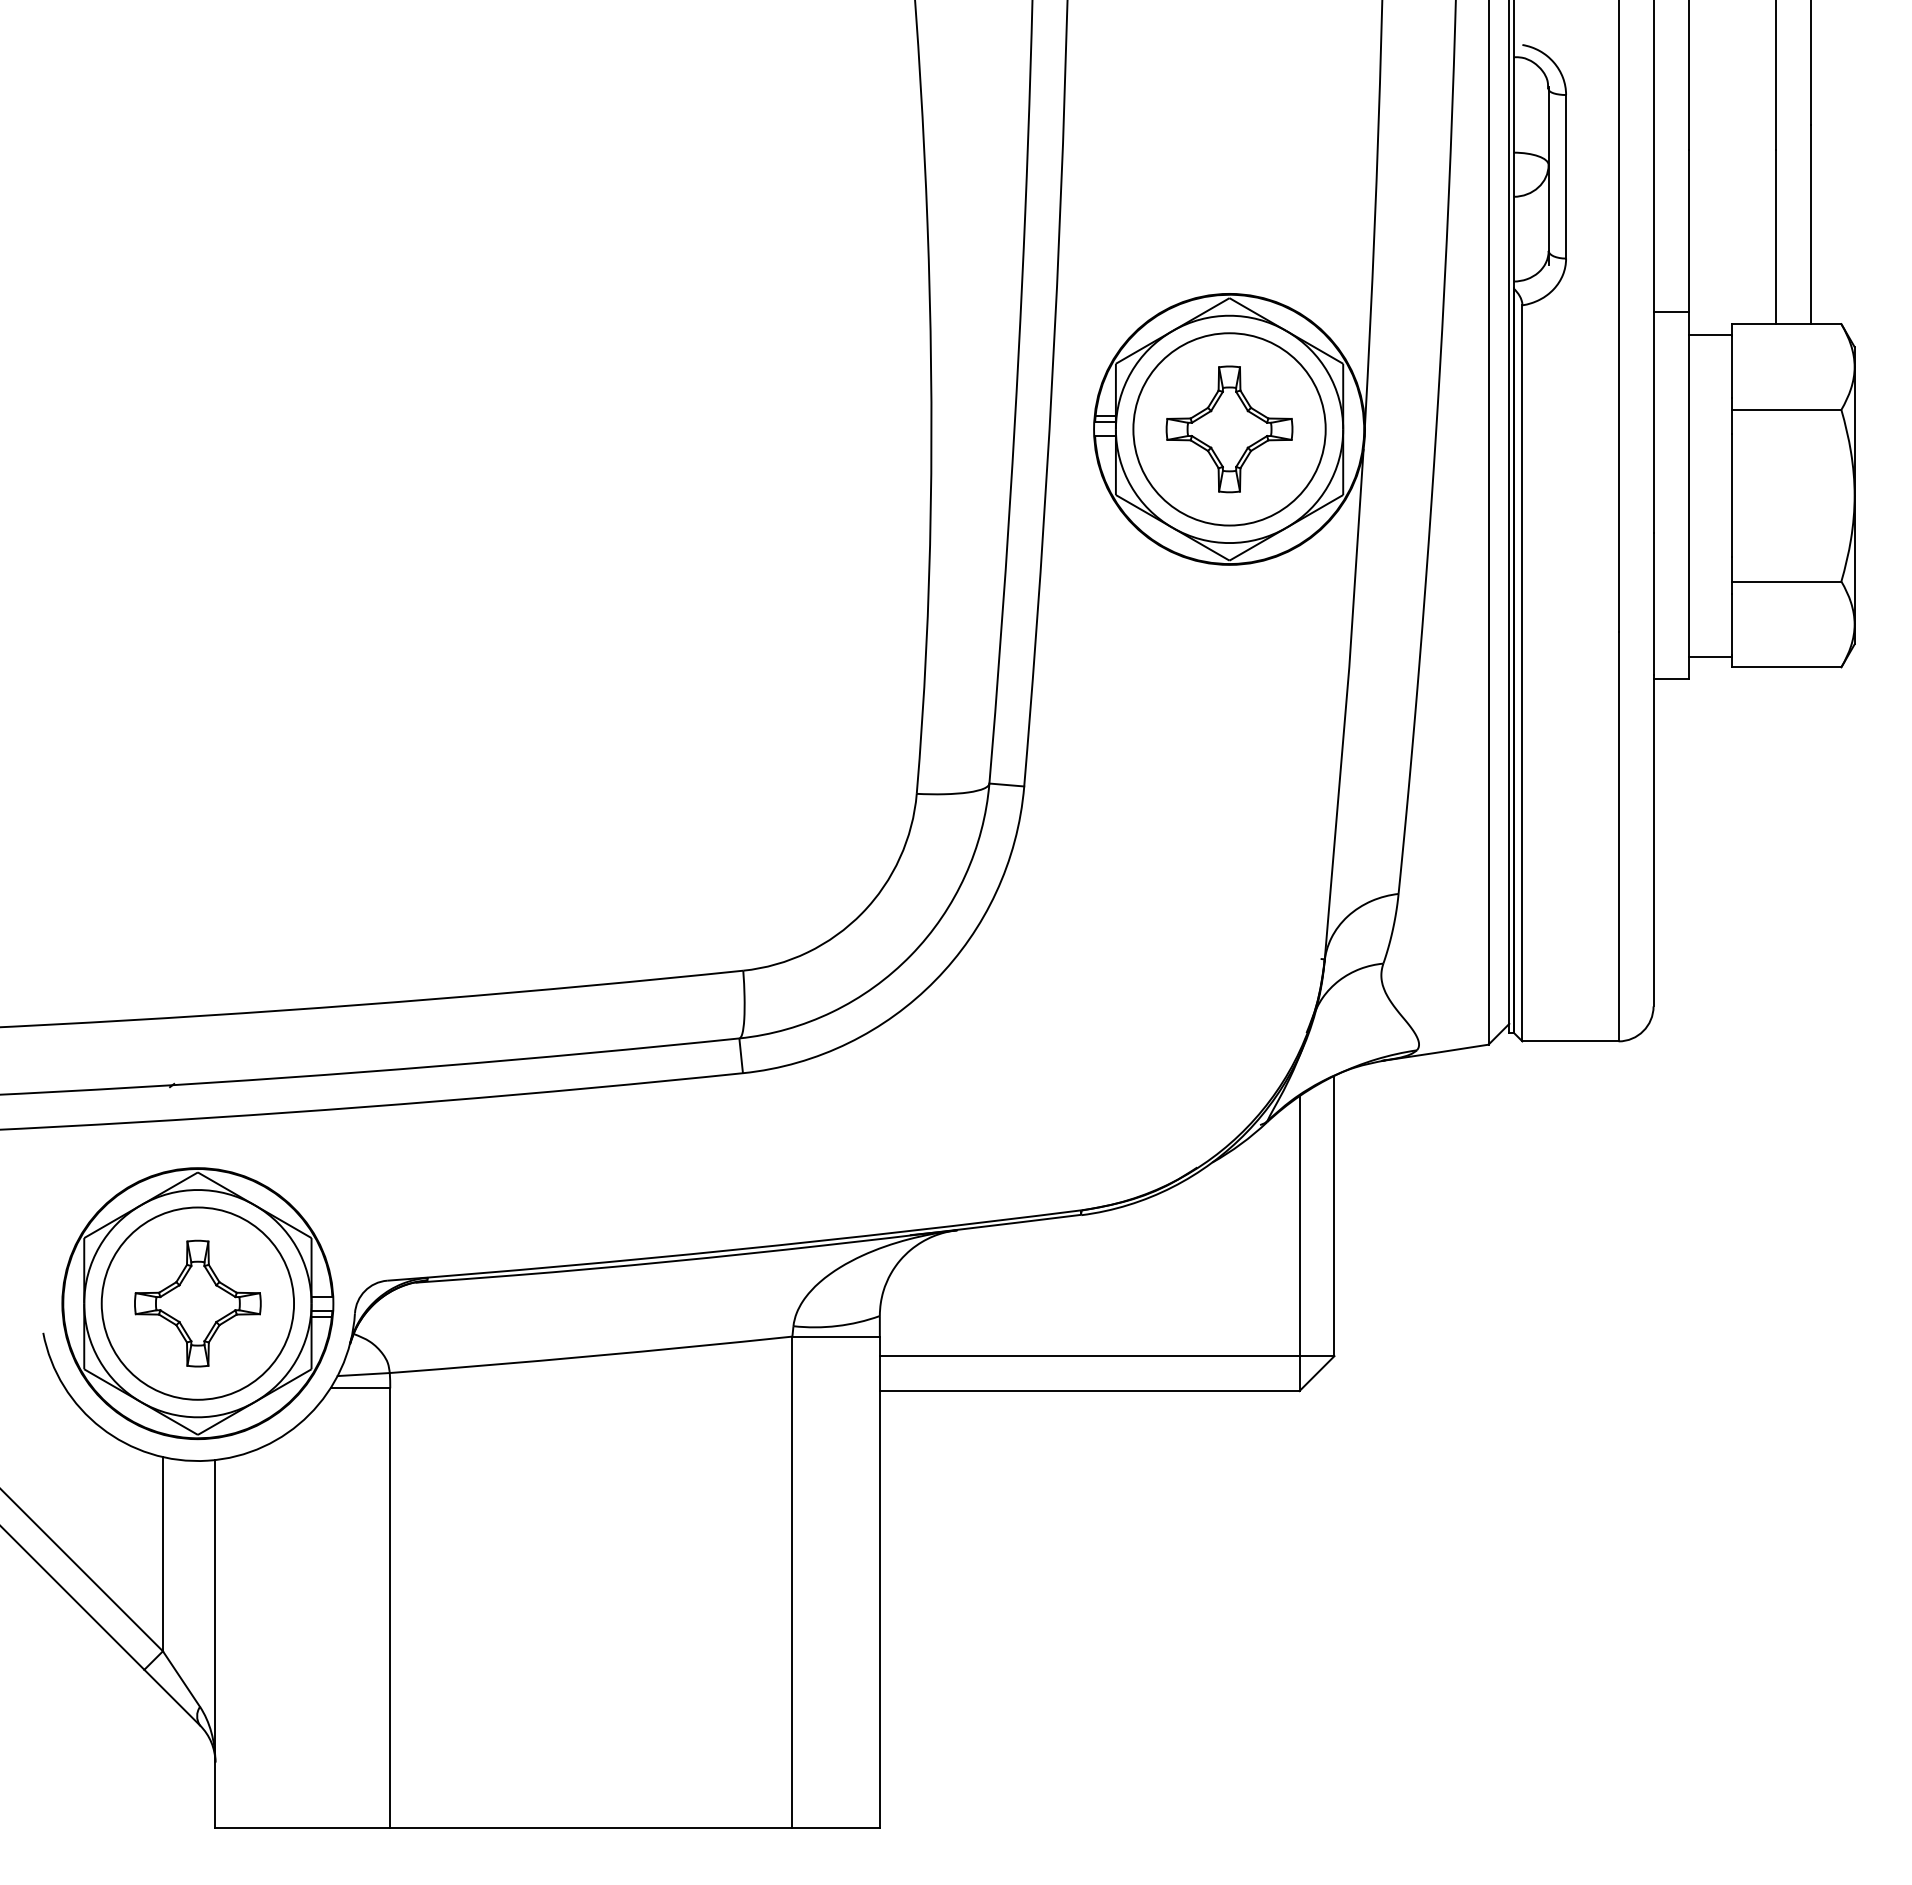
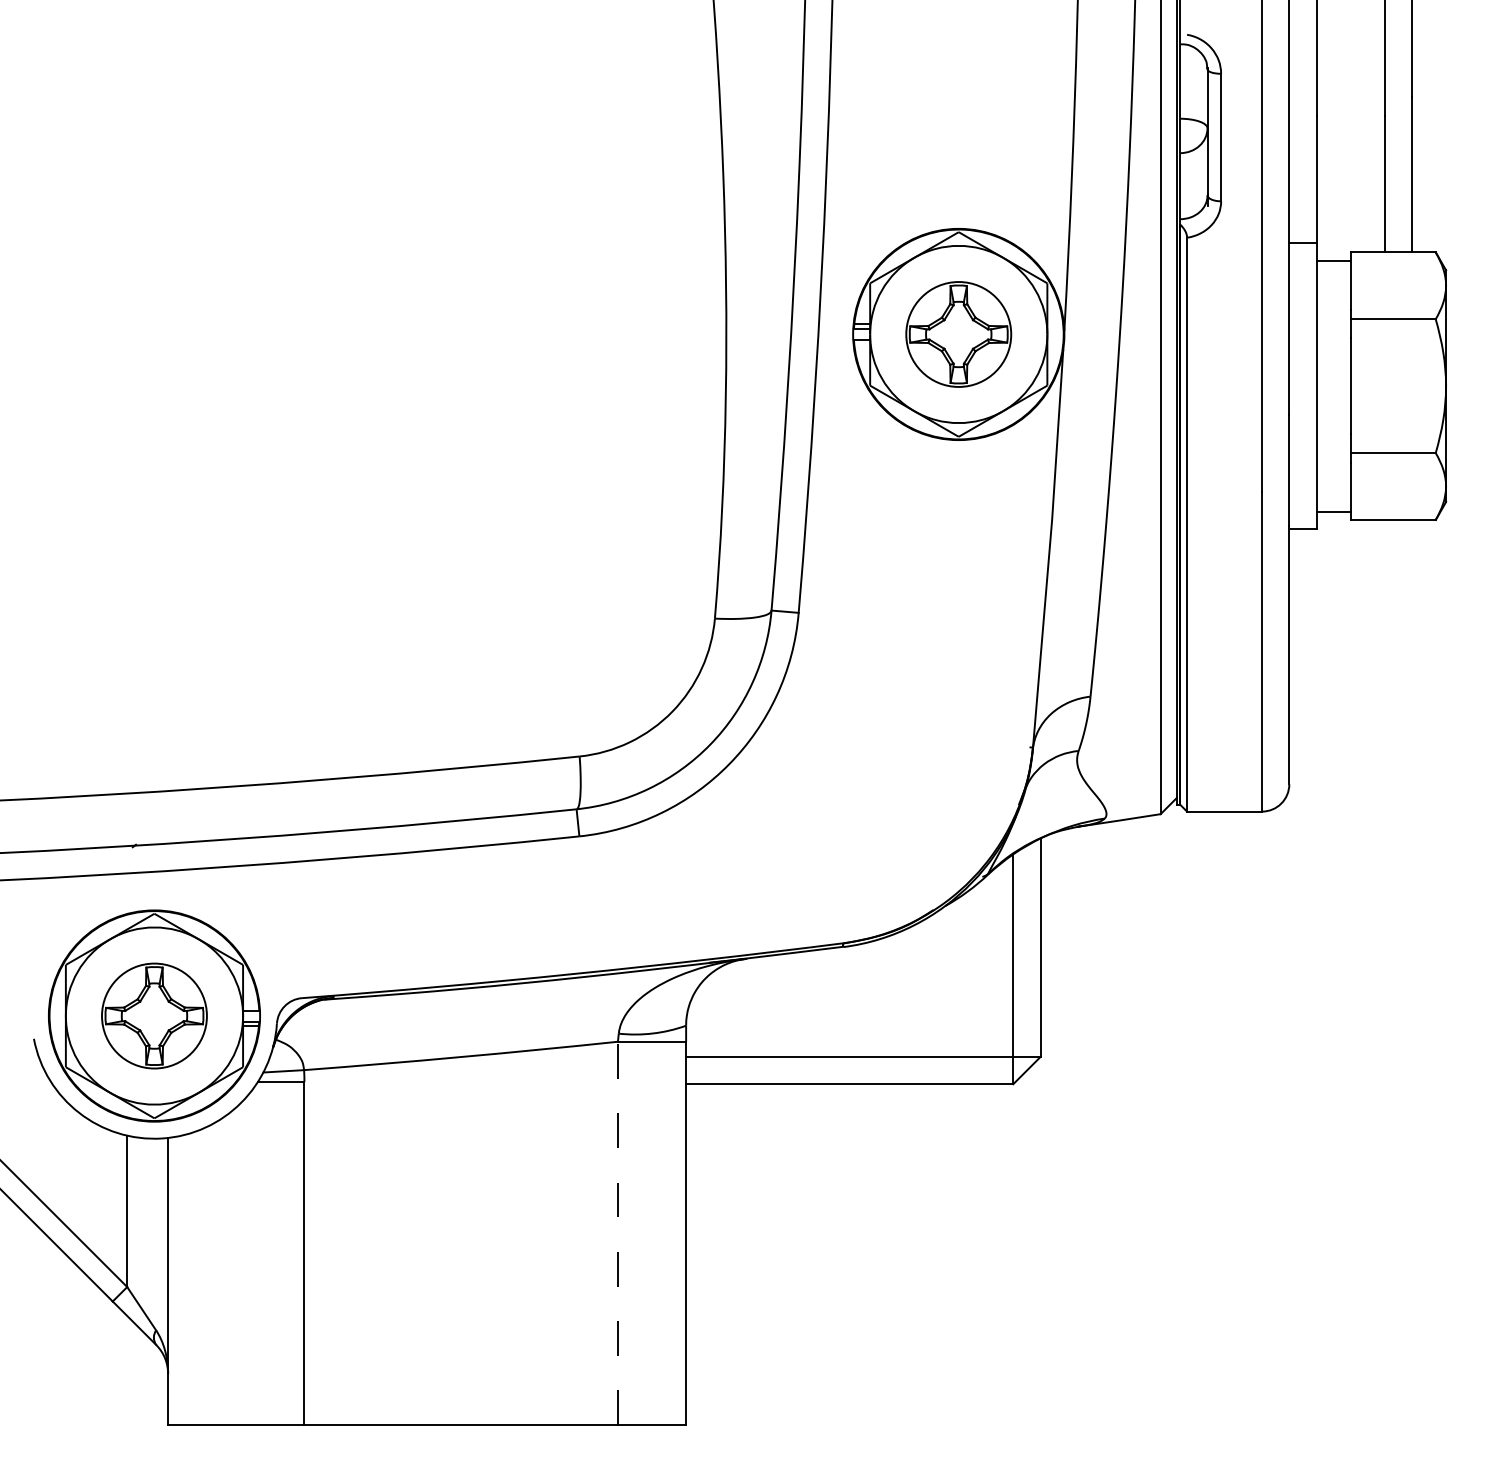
circle: (1229, 429) -> (958, 334), size x0.7
circle: (197, 1303) -> (154, 1015), size x0.7
line: (792, 1582) -> (618, 1233), solid -> dashed

